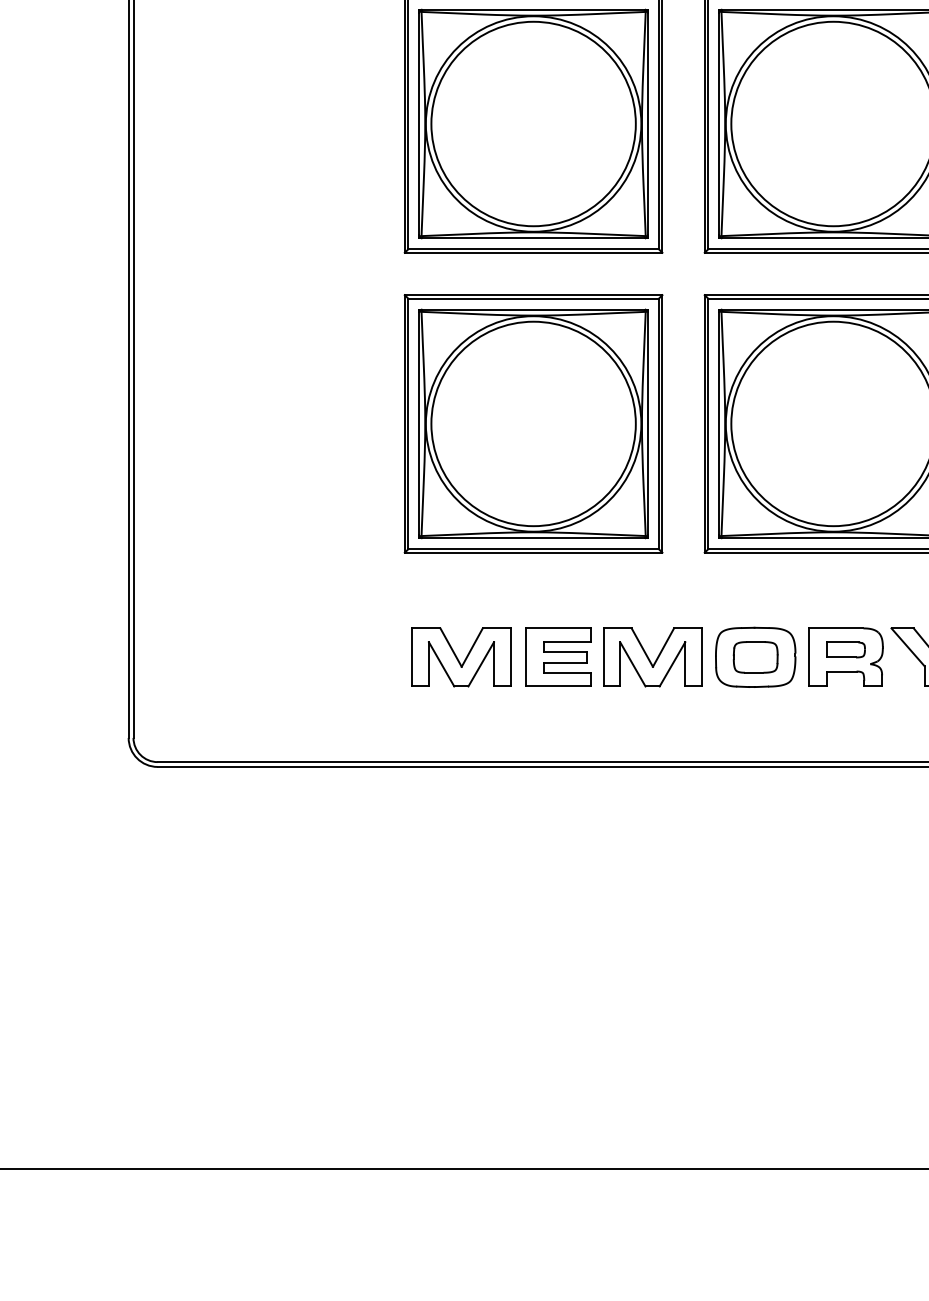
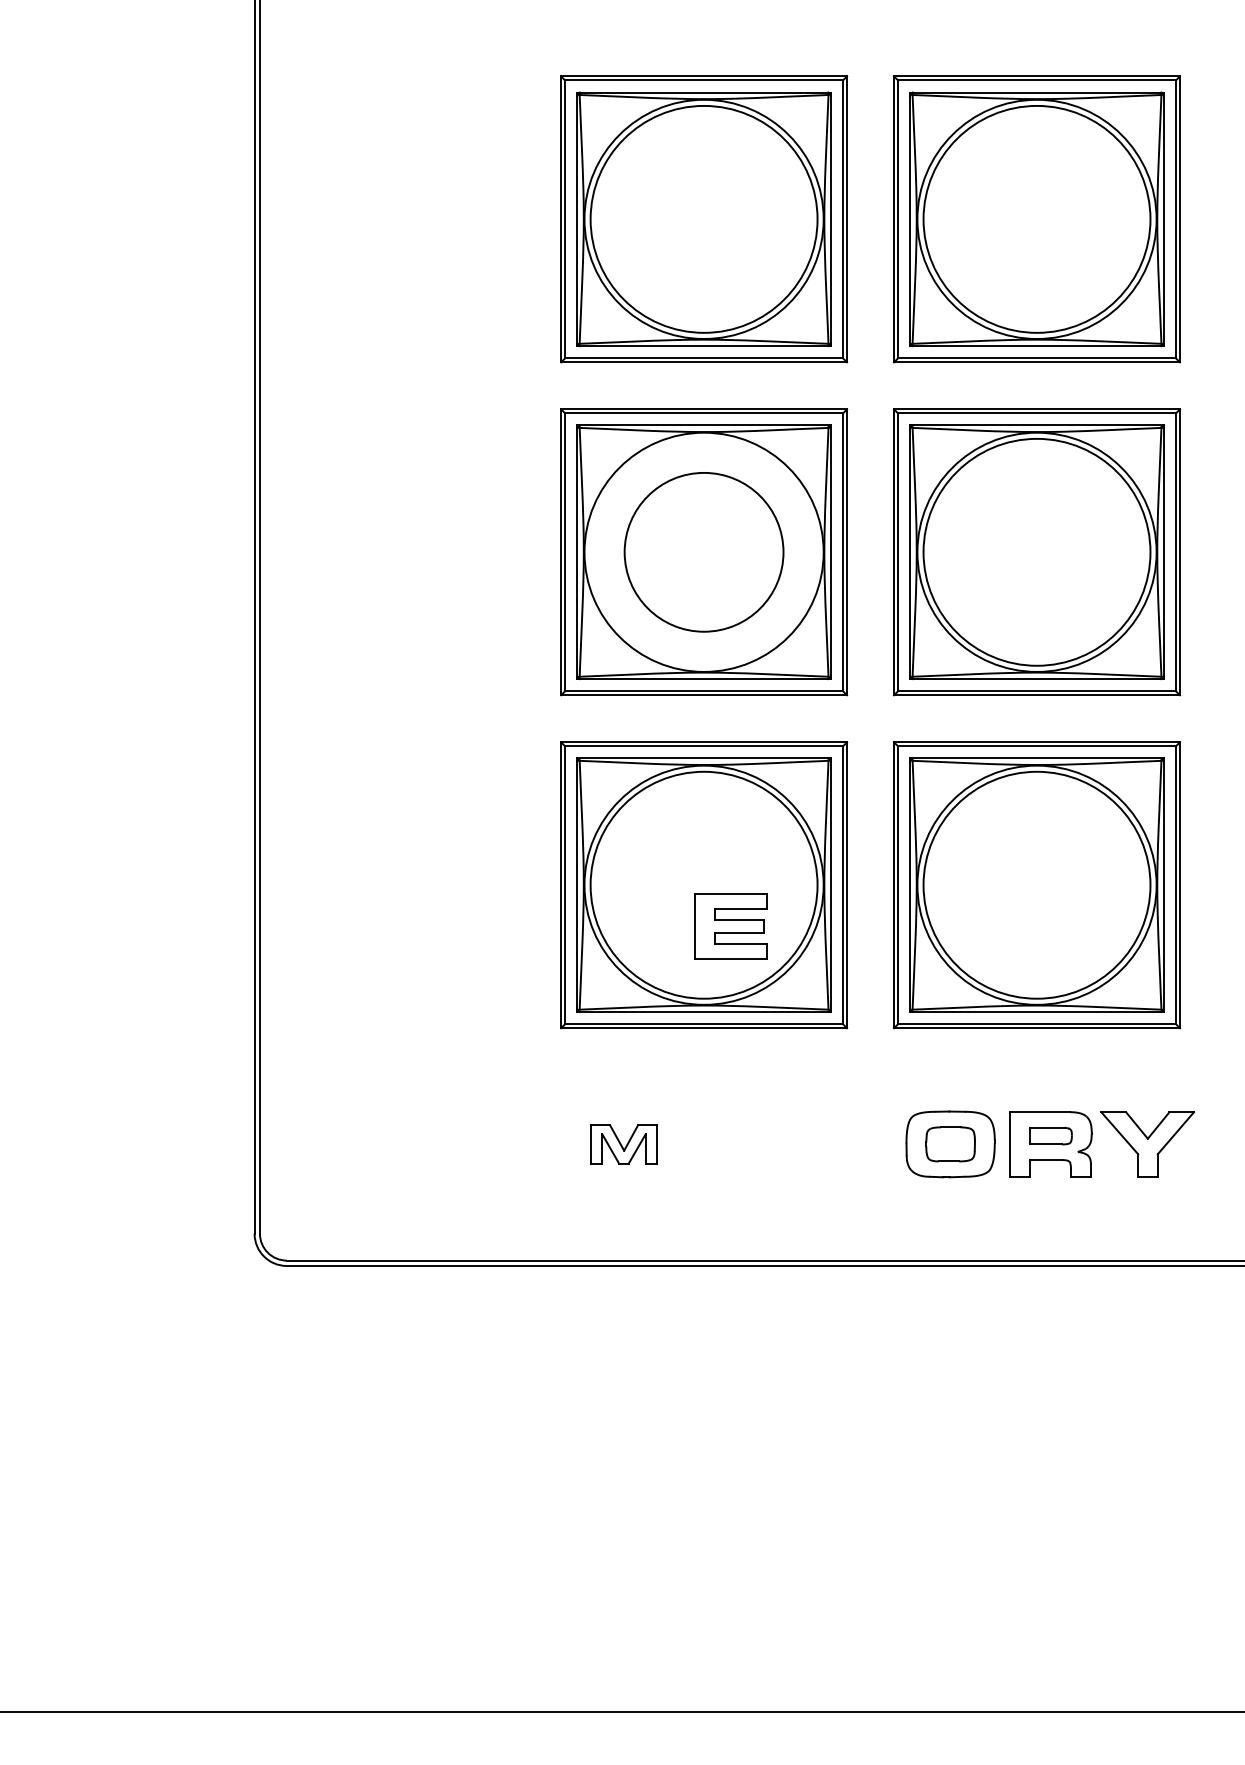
circle: (533, 123) -> (703, 551), size x0.7
part: (461, 657) -> (623, 1144), size x0.6
part: (557, 657) -> (730, 926), moved
part: (652, 657) -> (836, 1144), removed

